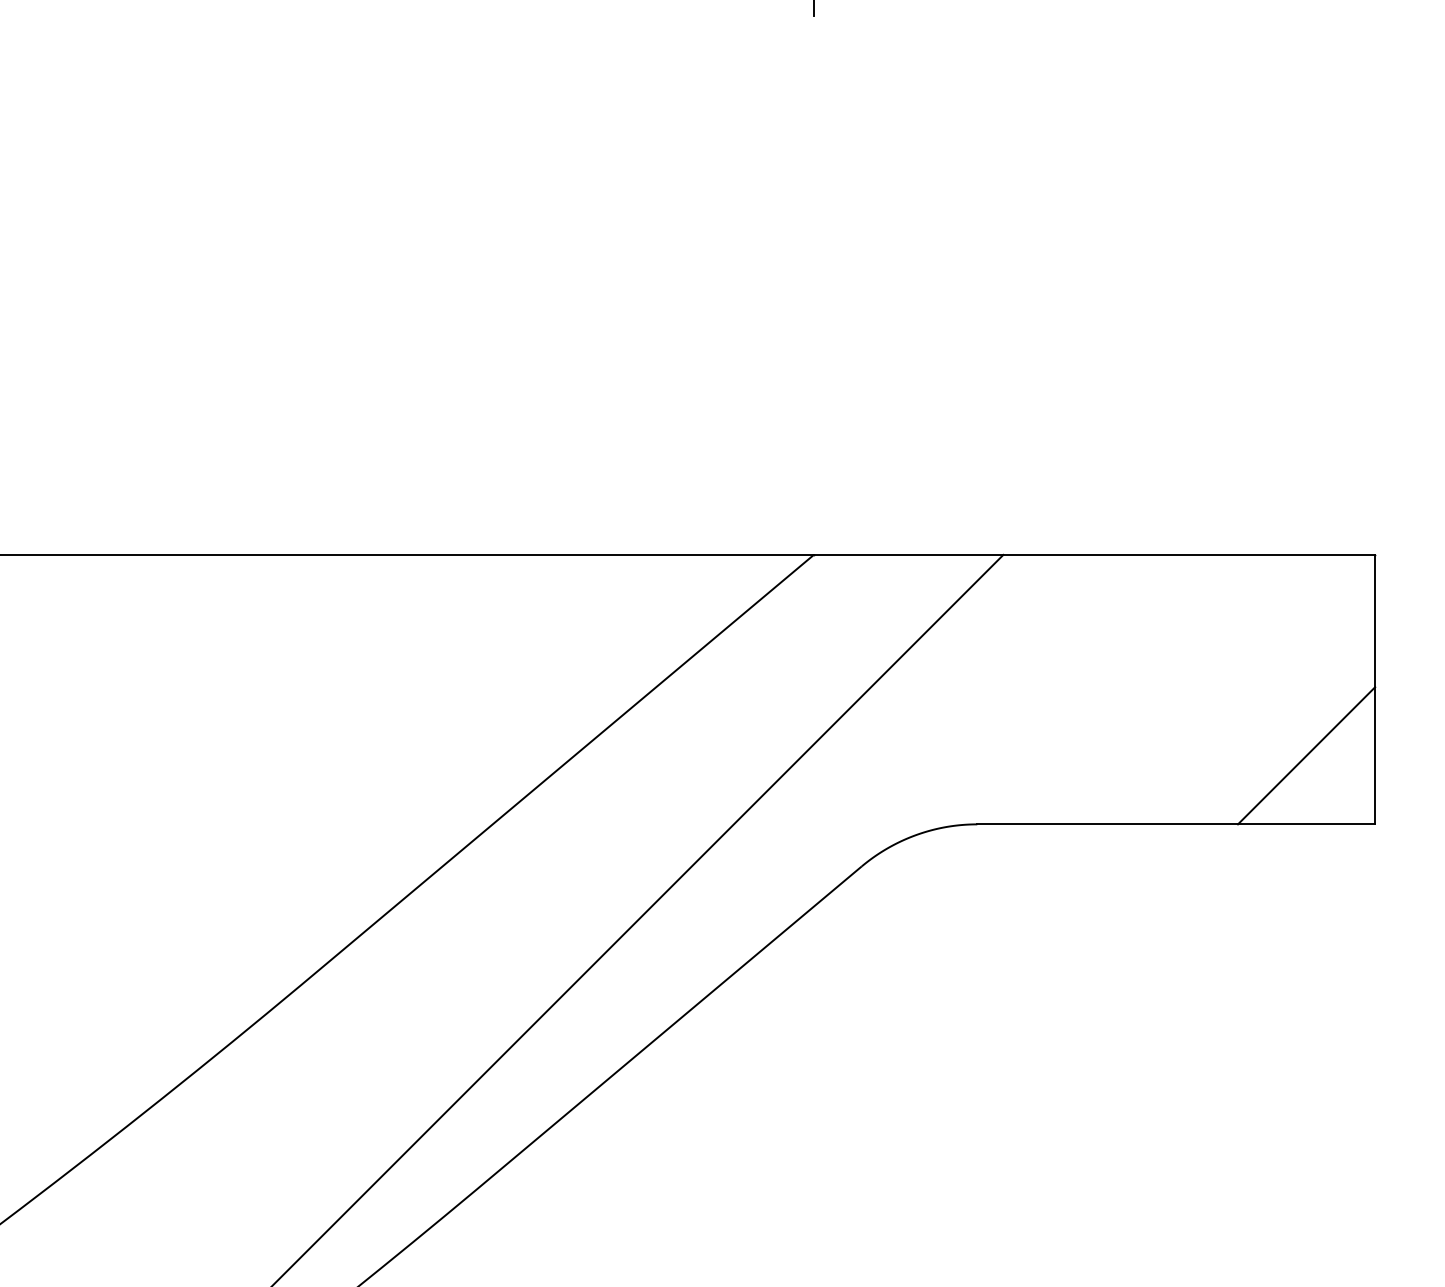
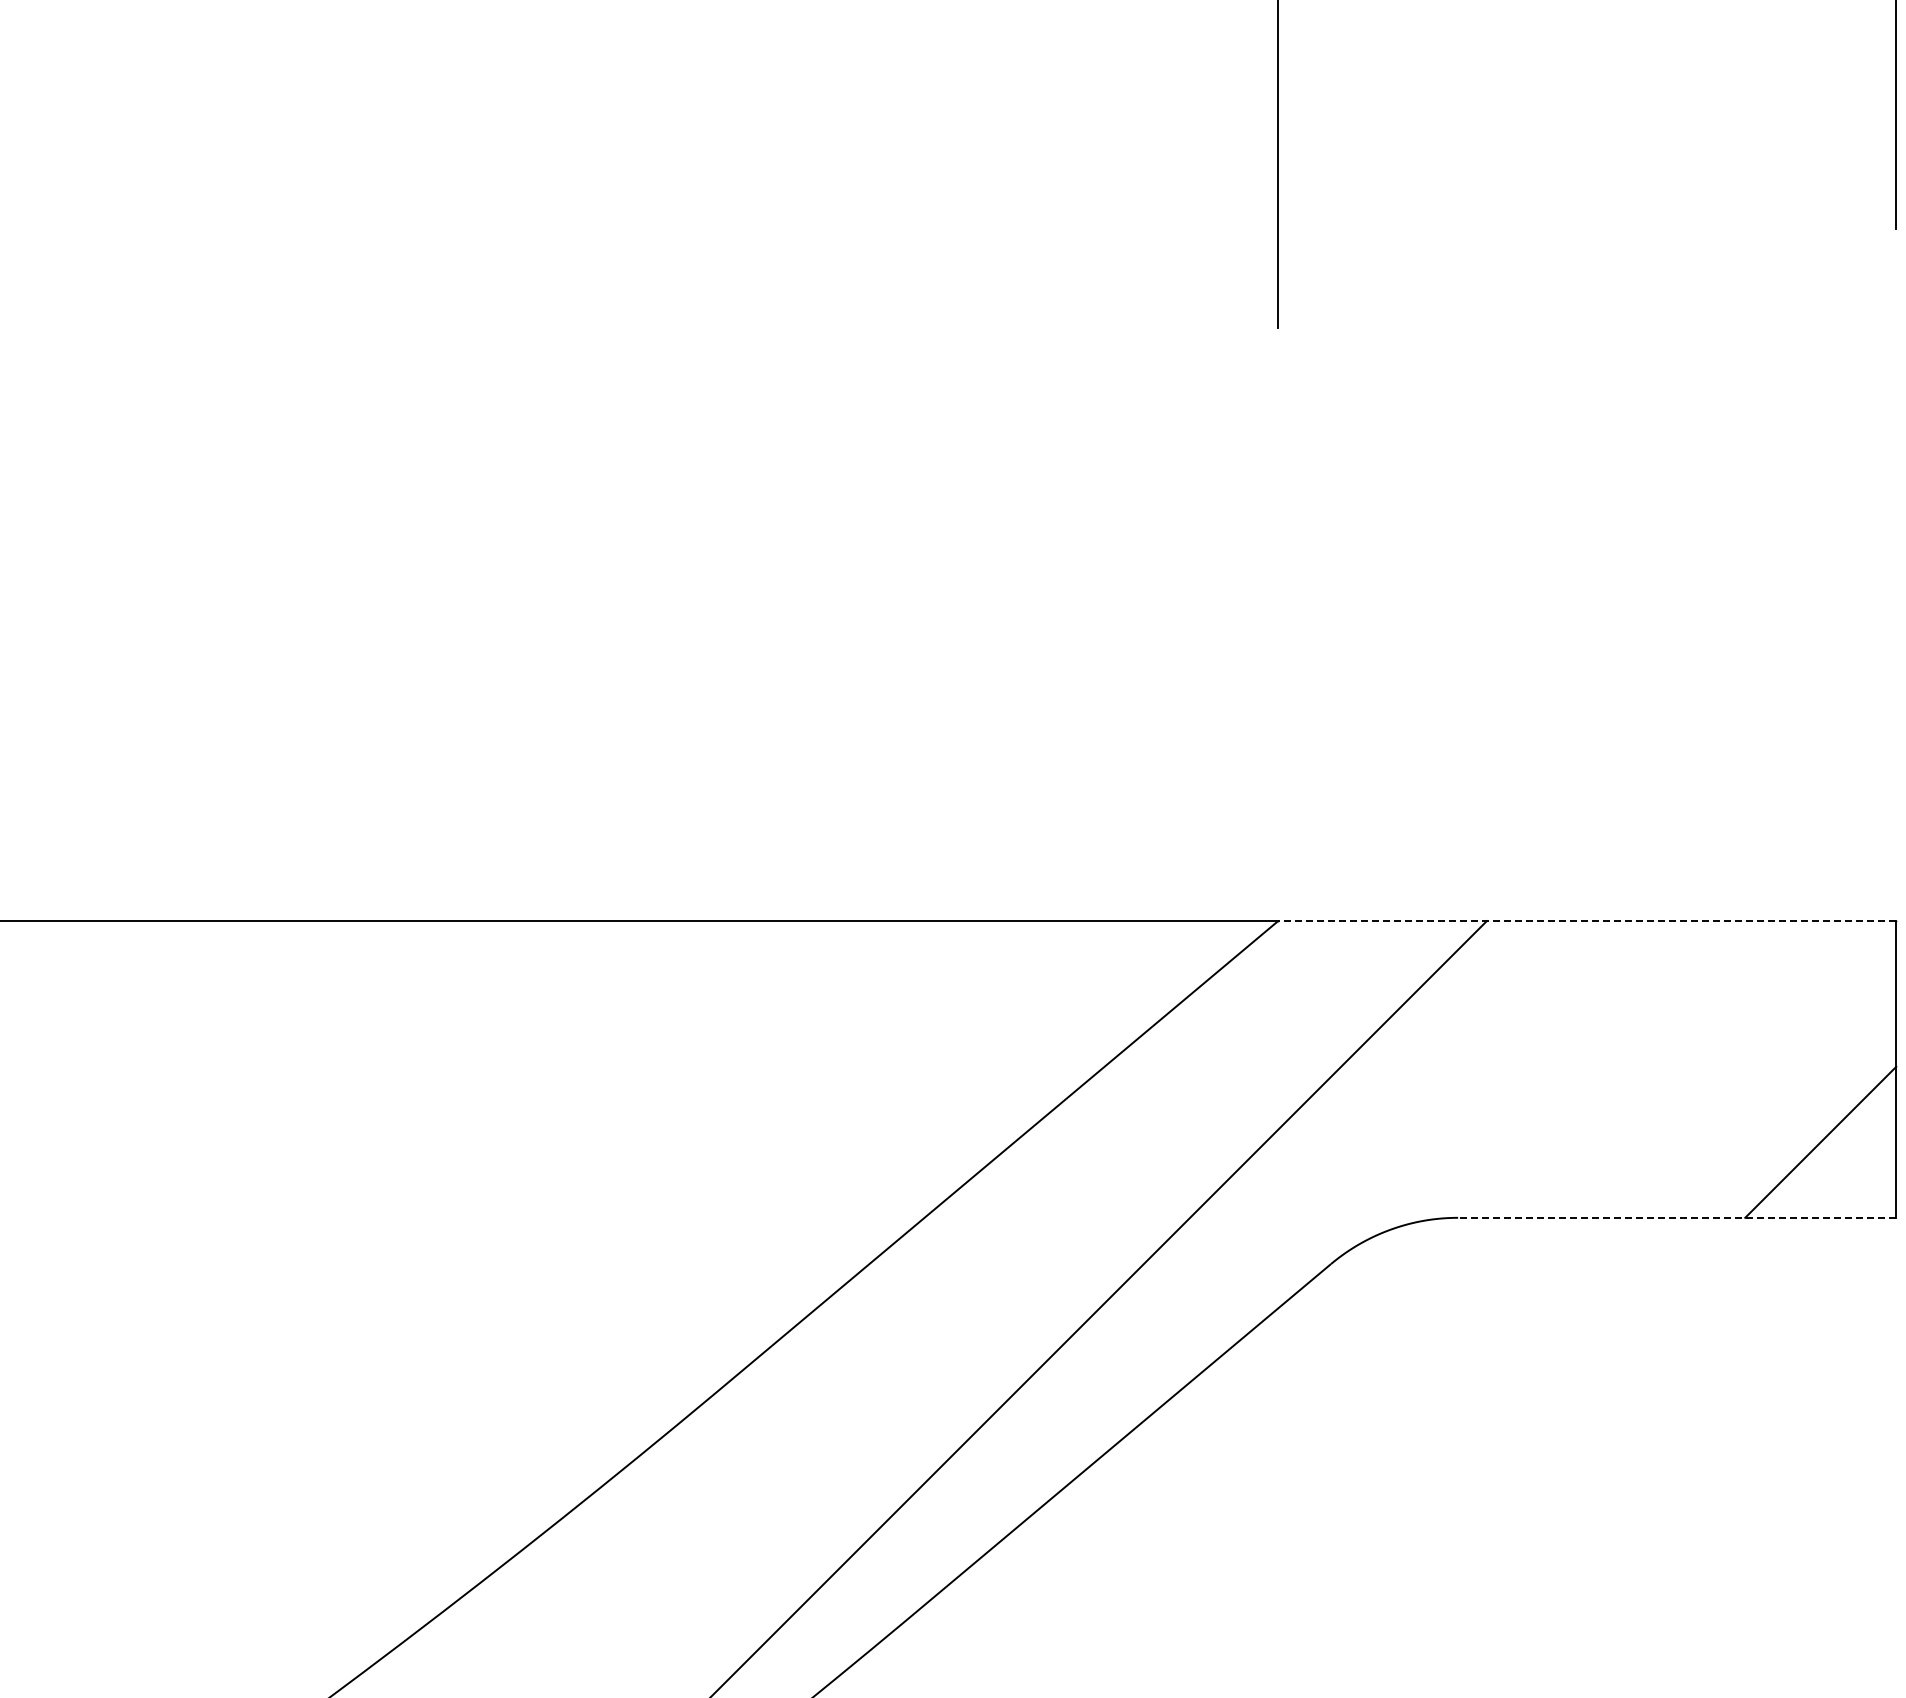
line: (1093, 555) -> (1586, 921), solid -> dashed
line: (1175, 824) -> (1676, 1217), solid -> dashed

